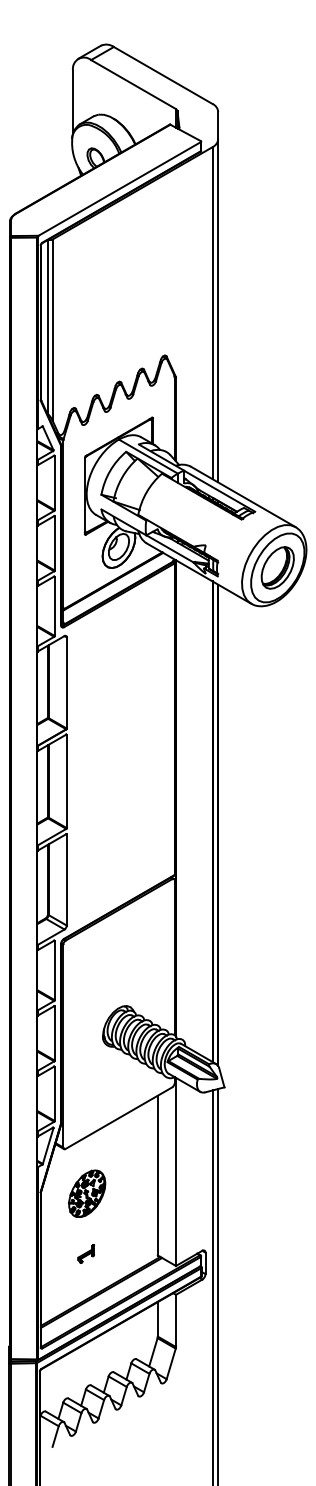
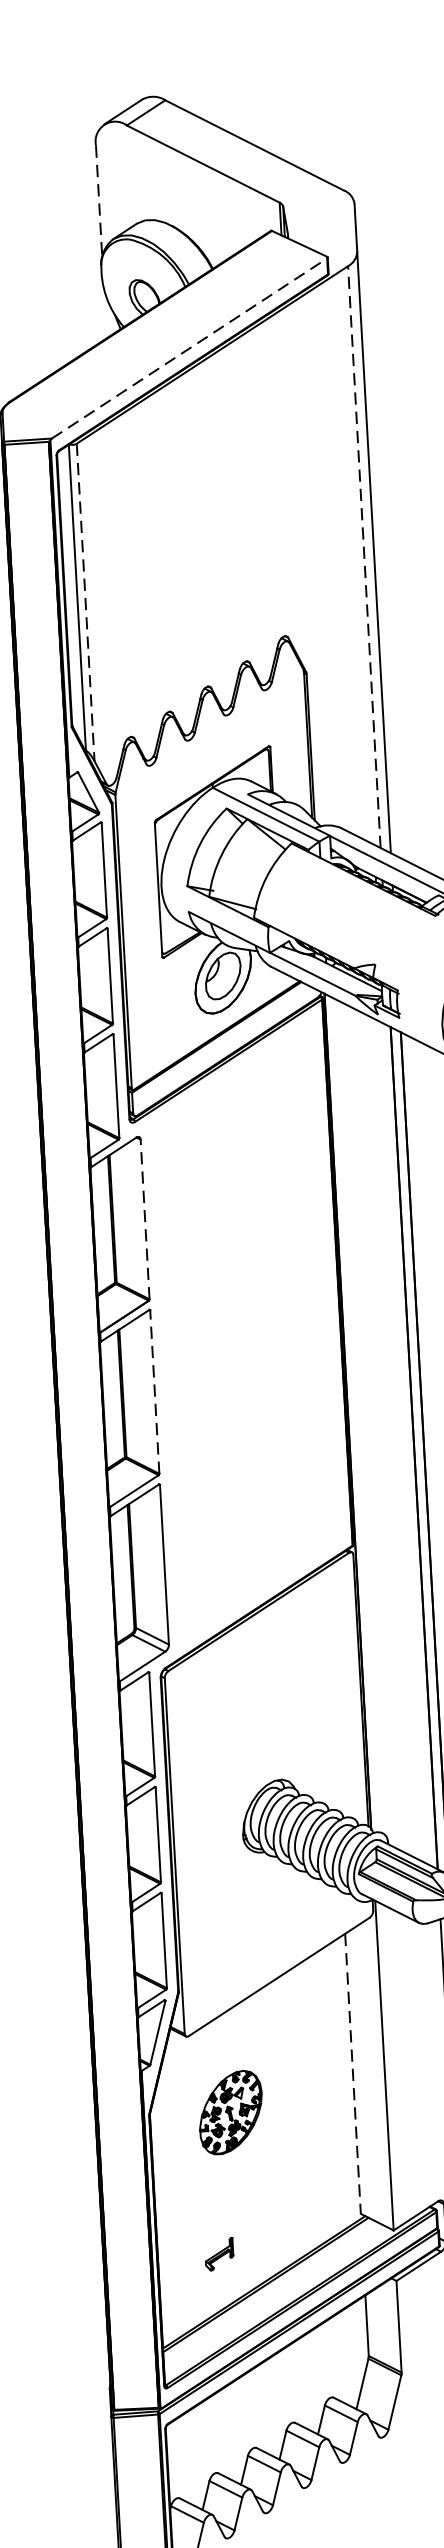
line: (72, 102) -> (98, 201), solid -> dashed
line: (119, 188) -> (189, 347), solid -> dashed
line: (212, 312) -> (364, 555), solid -> dashed
line: (52, 330) -> (85, 603), solid -> dashed
line: (66, 682) -> (144, 1218), solid -> dashed
line: (66, 781) -> (154, 1392), solid -> dashed
line: (157, 1175) -> (352, 2073), solid -> dashed
part: (85, 1253) -> (218, 2253), moved

